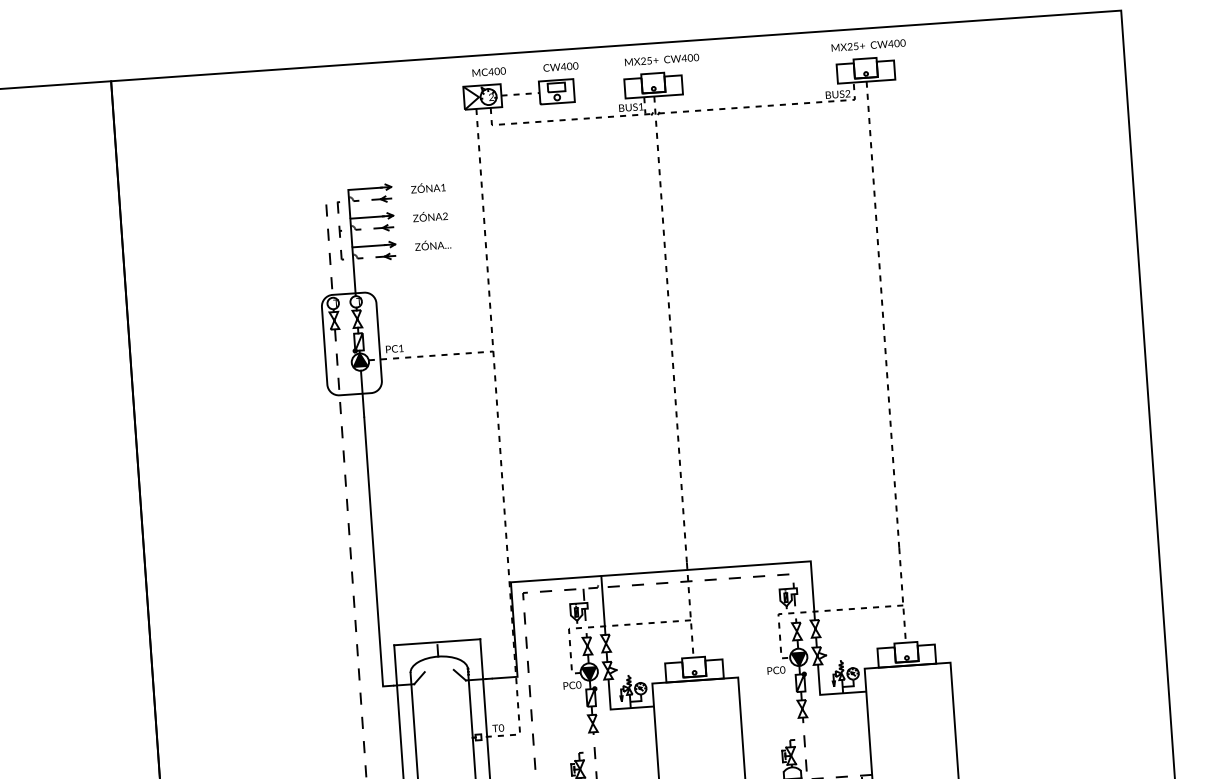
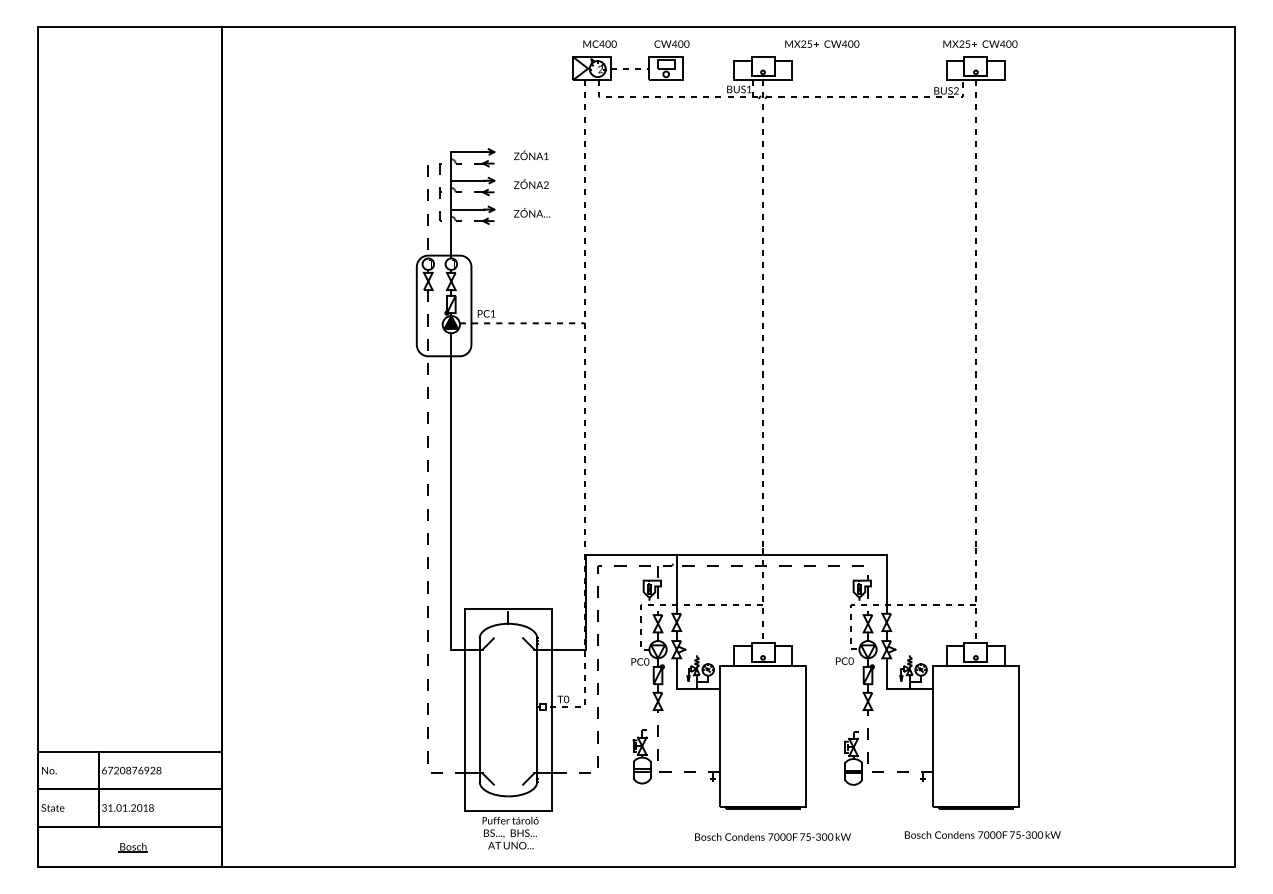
text: (662, 59) -> (822, 43), moved
fill: (798, 659) -> (867, 651), removed
fill: (588, 673) -> (657, 651), removed

